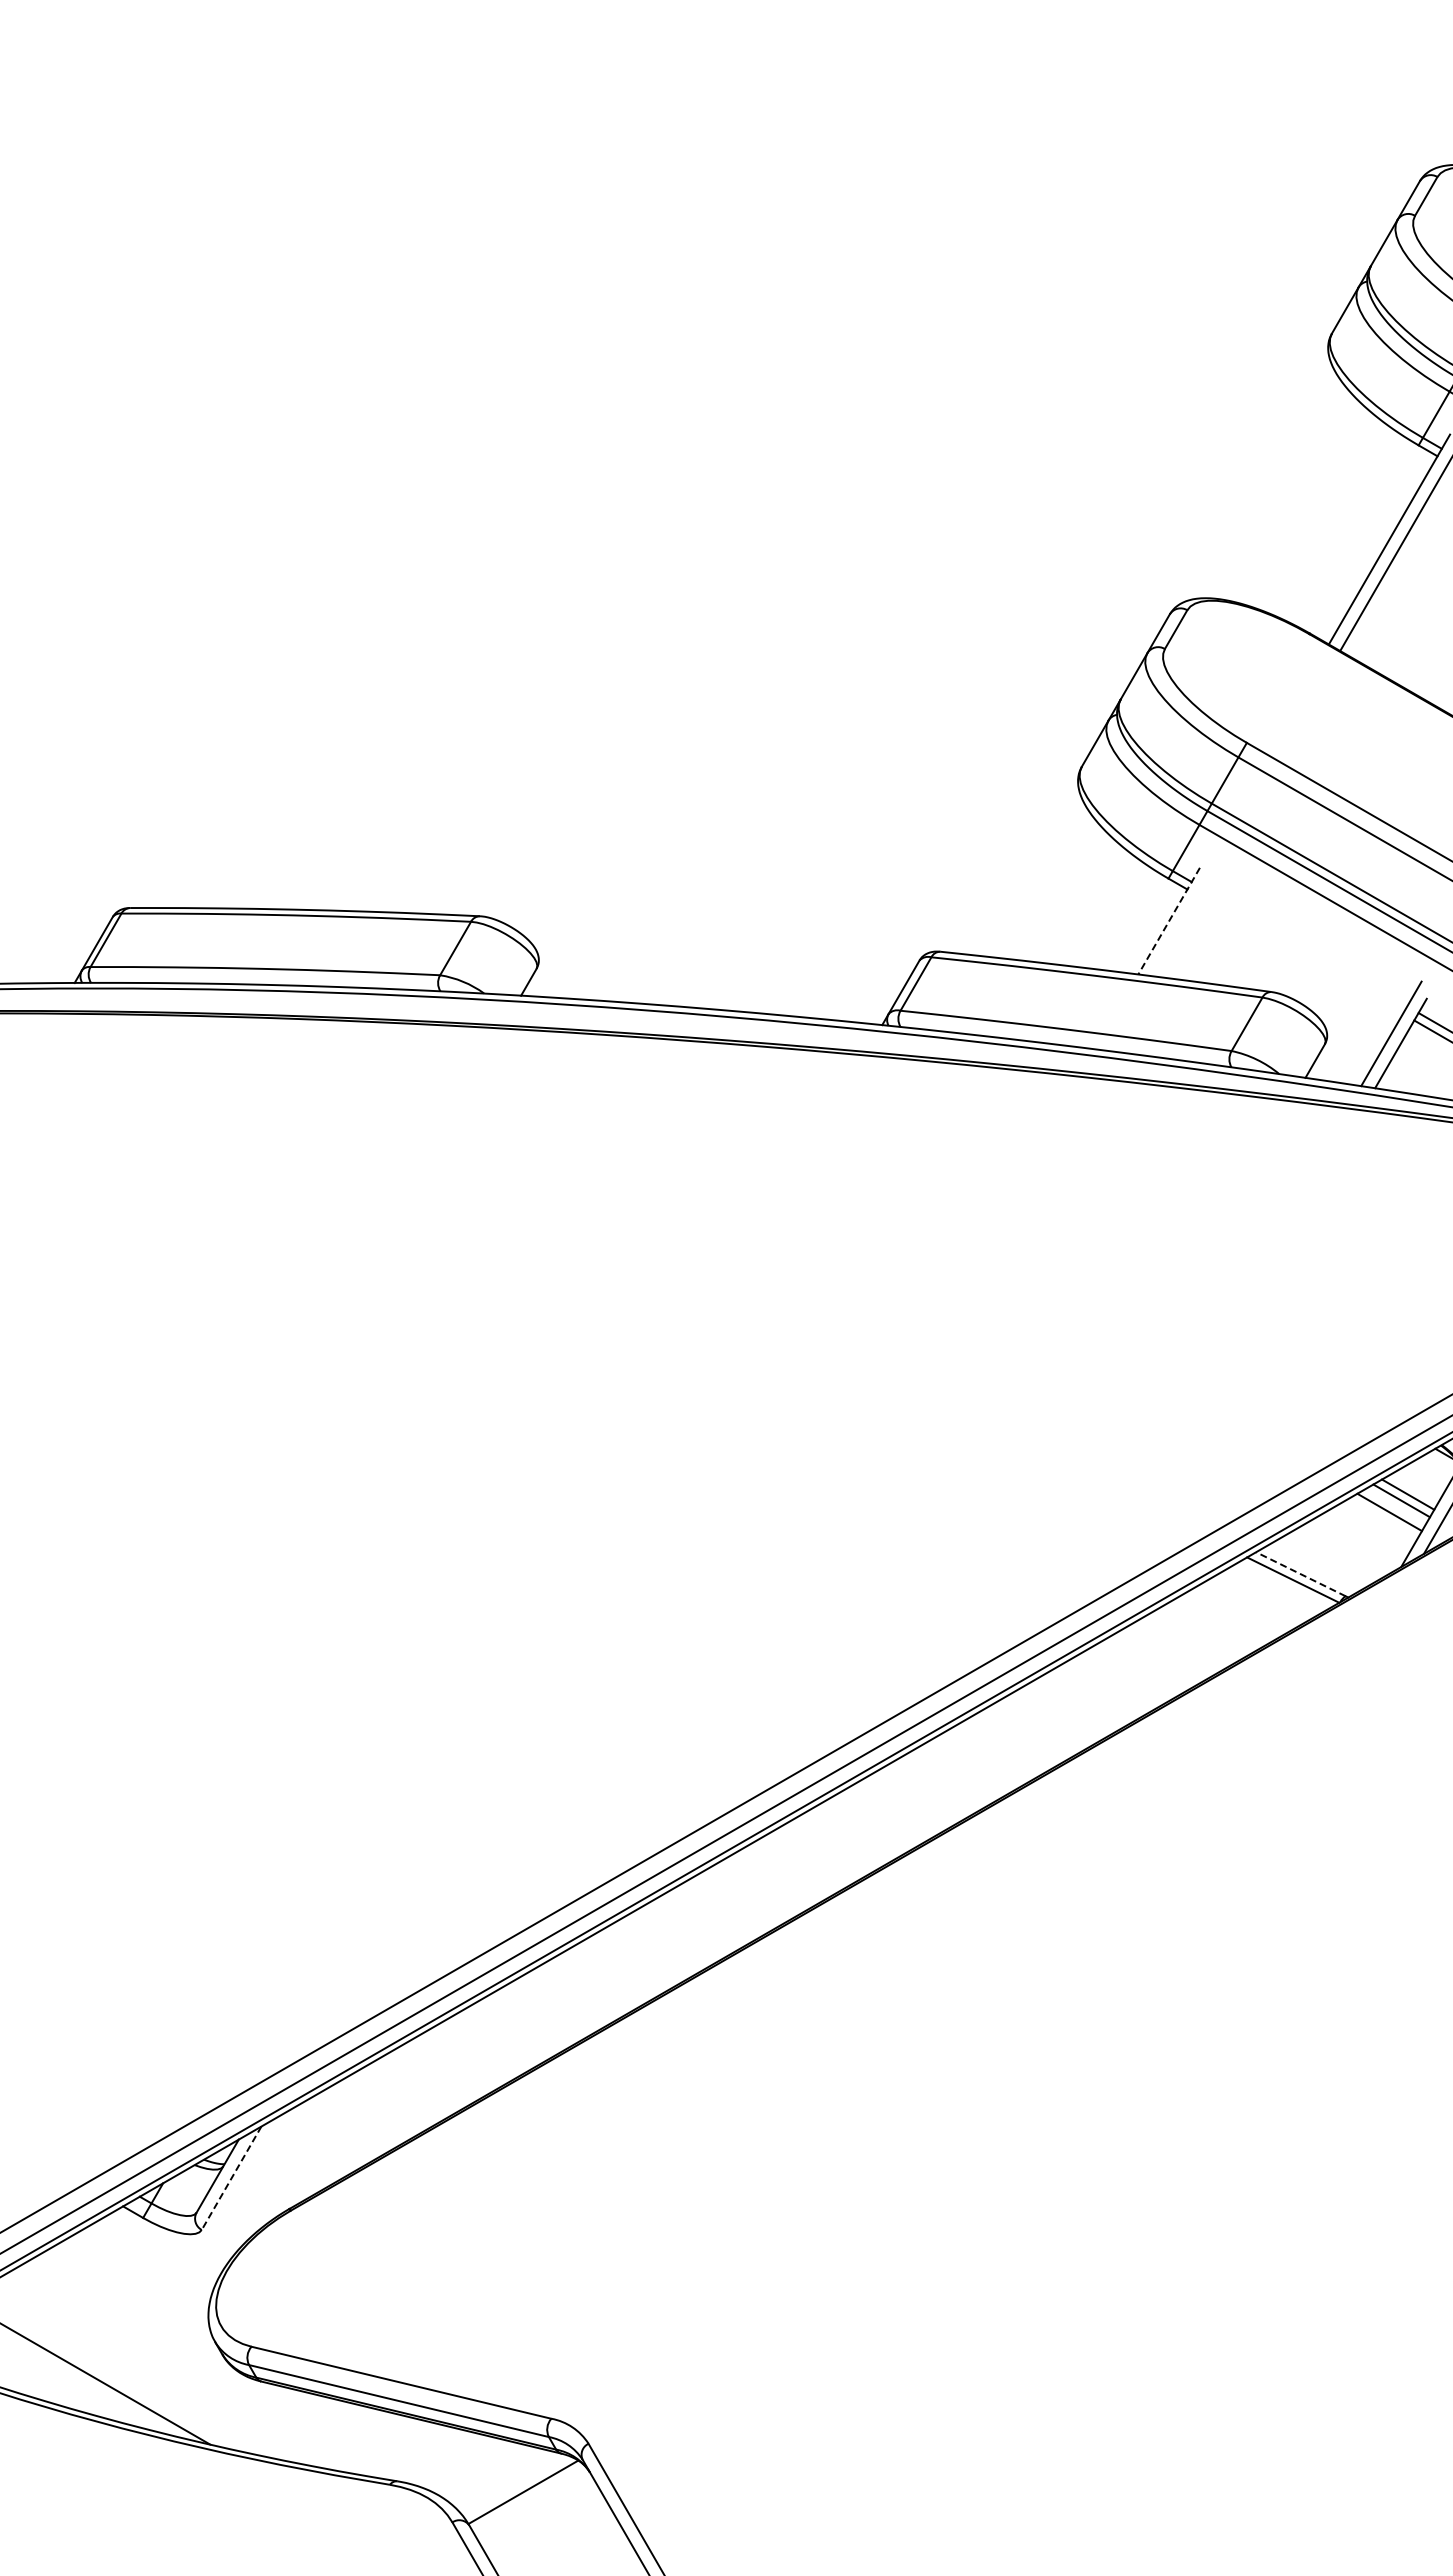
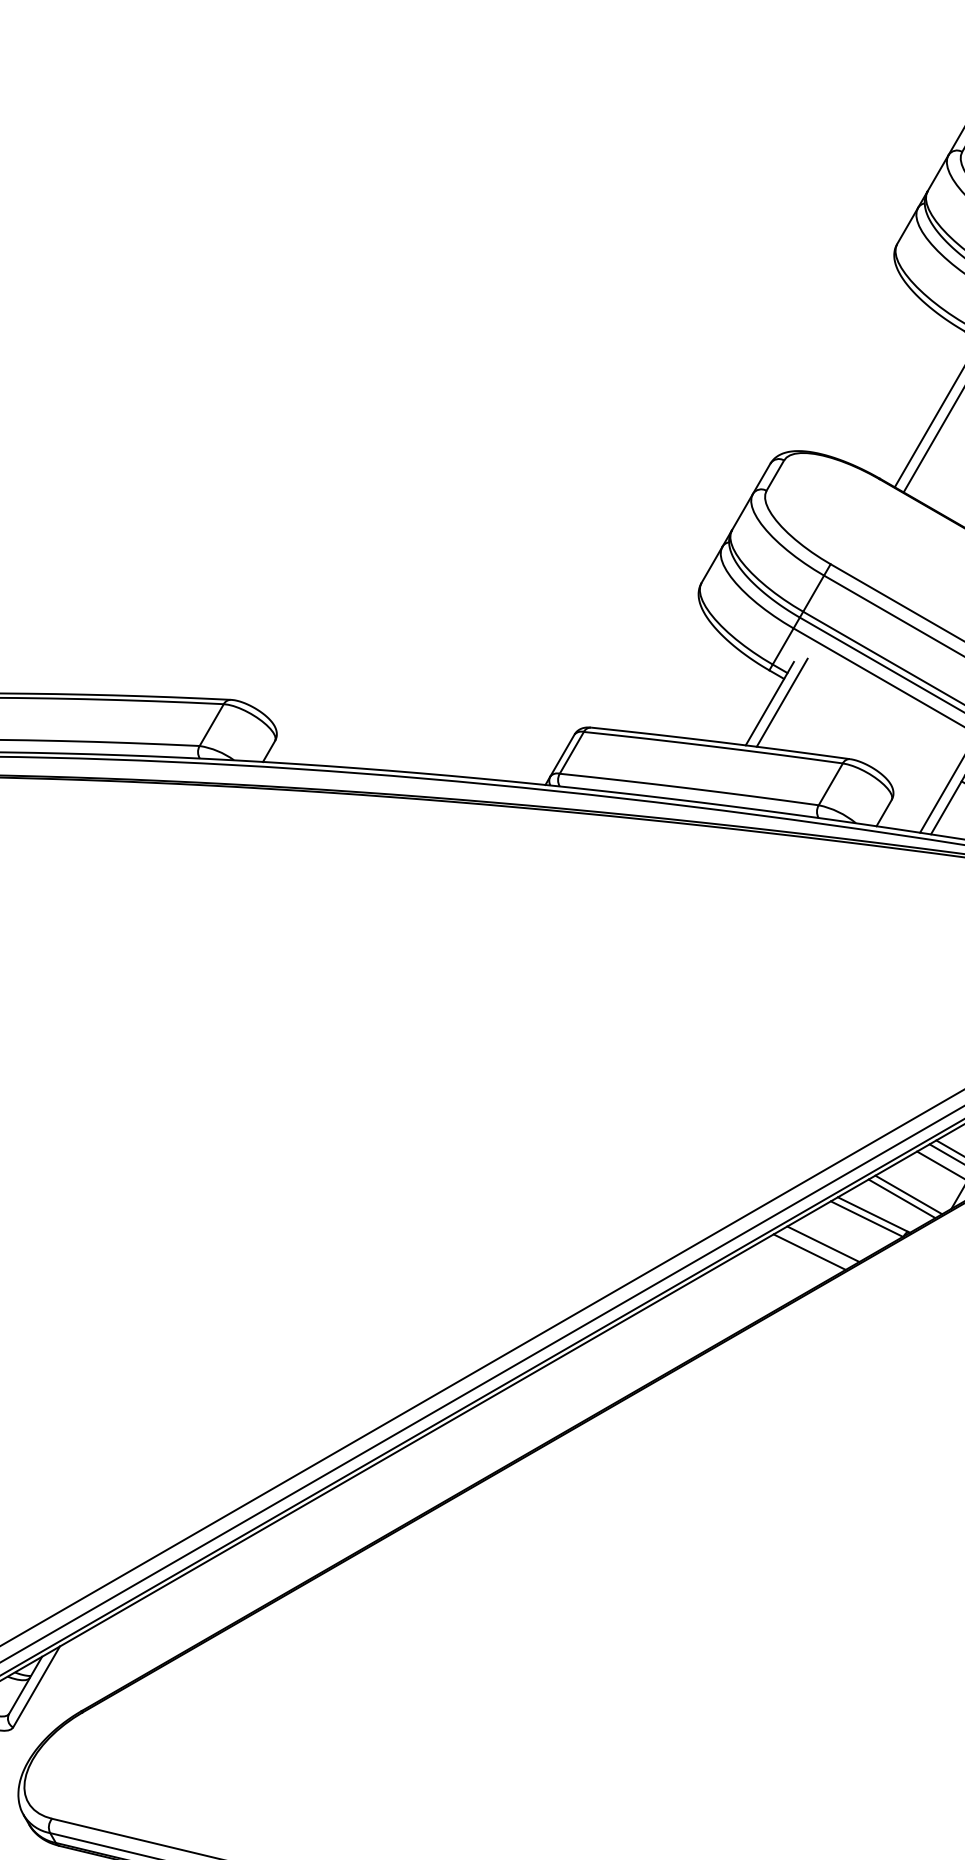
line: (1184, 919) -> (781, 702), added
line: (1169, 921) -> (770, 703), dashed -> solid
line: (1346, 1548) -> (908, 1194), added
line: (1337, 1553) -> (901, 1198), added
line: (1300, 1574) -> (872, 1214), dashed -> solid
line: (1237, 1611) -> (823, 1243), added
line: (1220, 1622) -> (810, 1252), added
line: (231, 2178) -> (36, 1687), dashed -> solid

